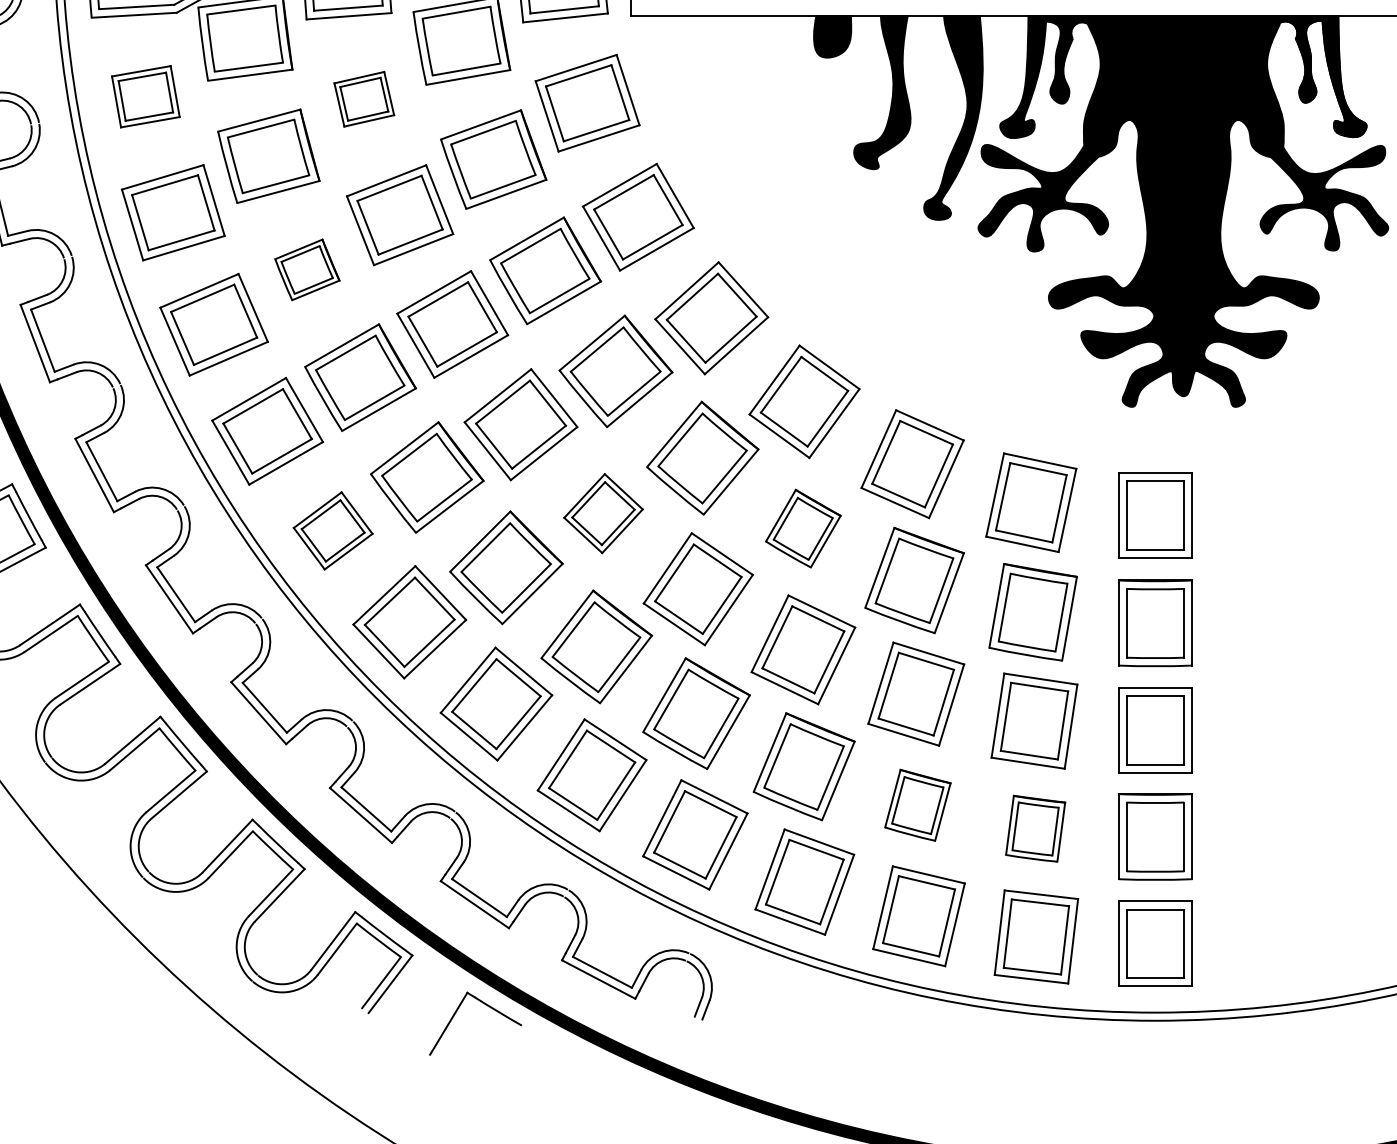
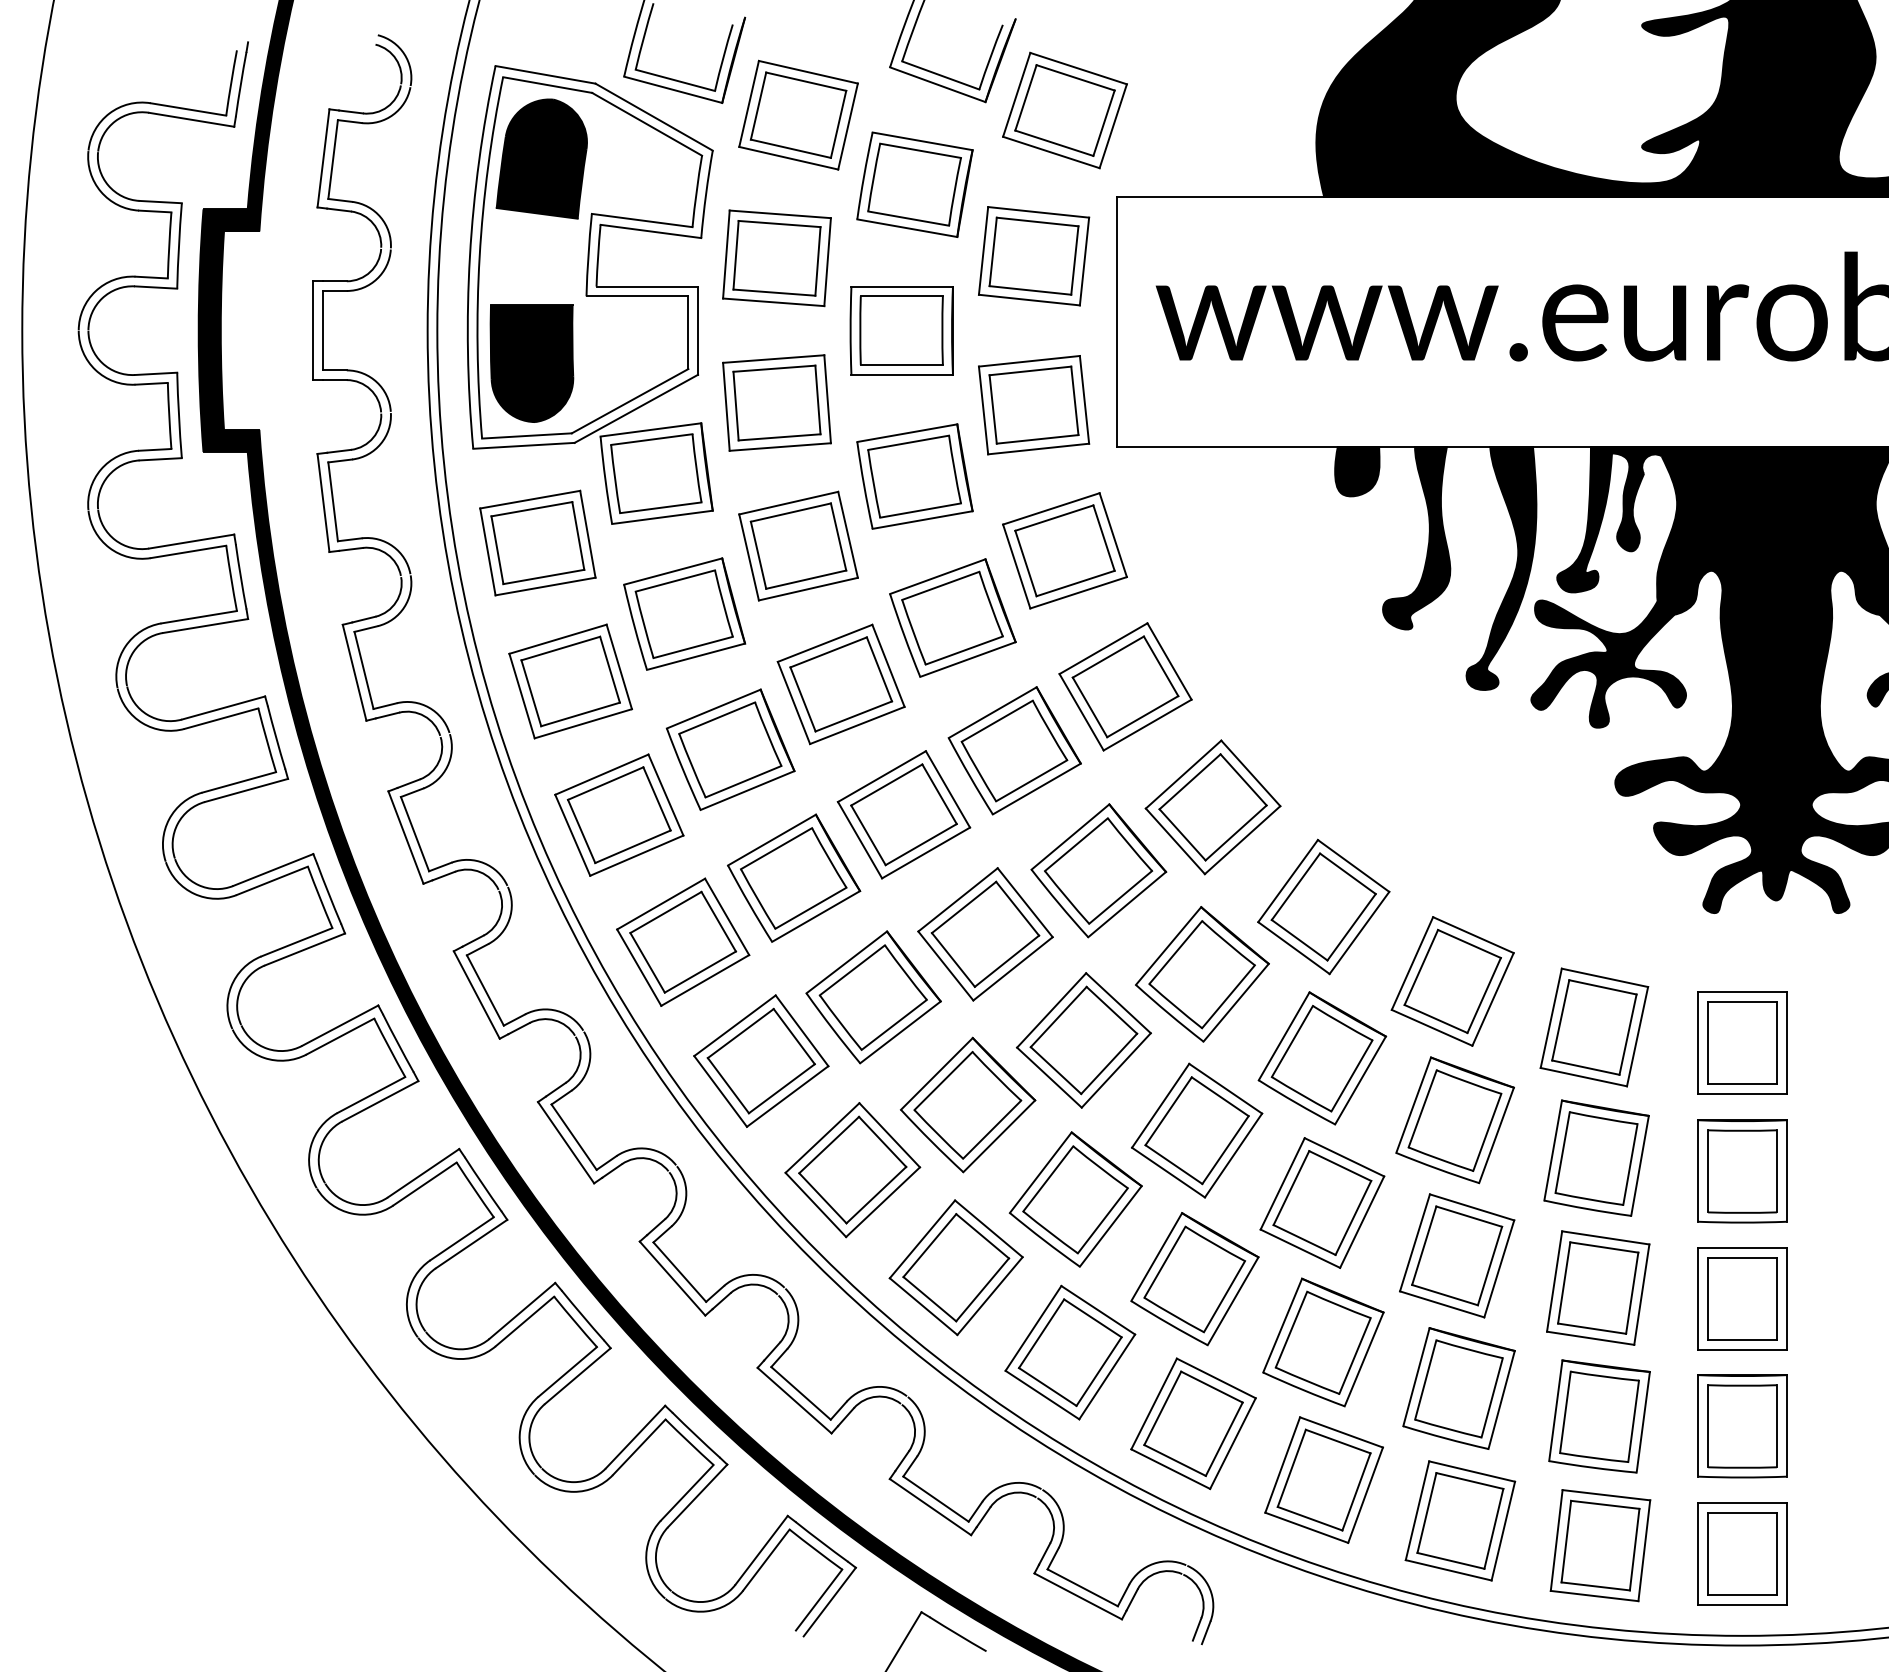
part: (145, 96) -> (537, 542), size x1.43
part: (364, 98) -> (798, 545), size x1.67
part: (307, 269) -> (730, 749), size x1.67
part: (603, 513) -> (1083, 1040), size x1.43
part: (803, 528) -> (1322, 1058), size x1.43
part: (333, 530) -> (761, 1060), size x1.43
part: (917, 805) -> (1458, 1388), size x1.43
part: (1035, 828) -> (1599, 1416), size x1.43

